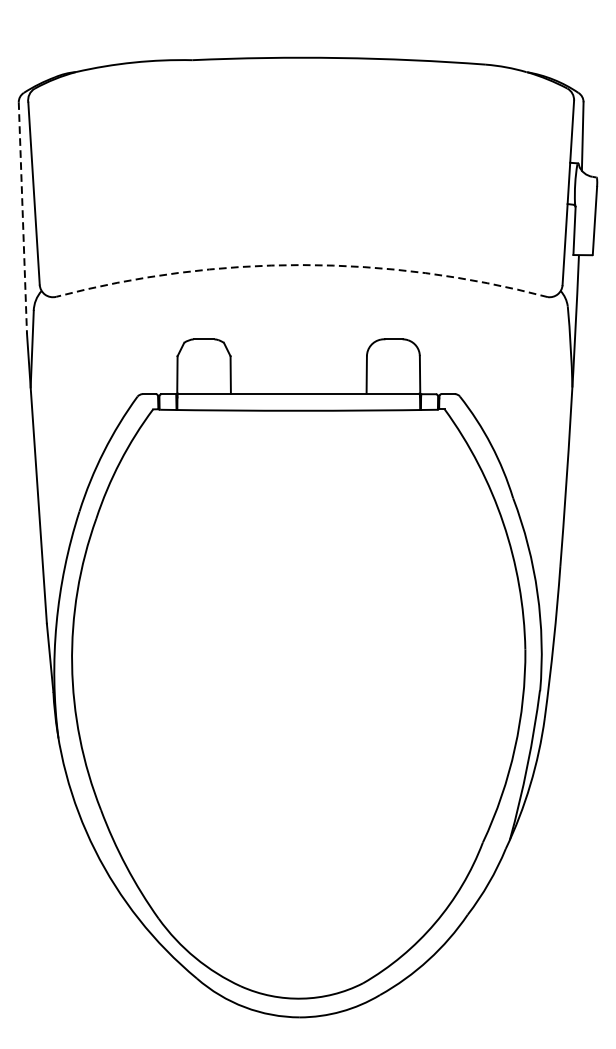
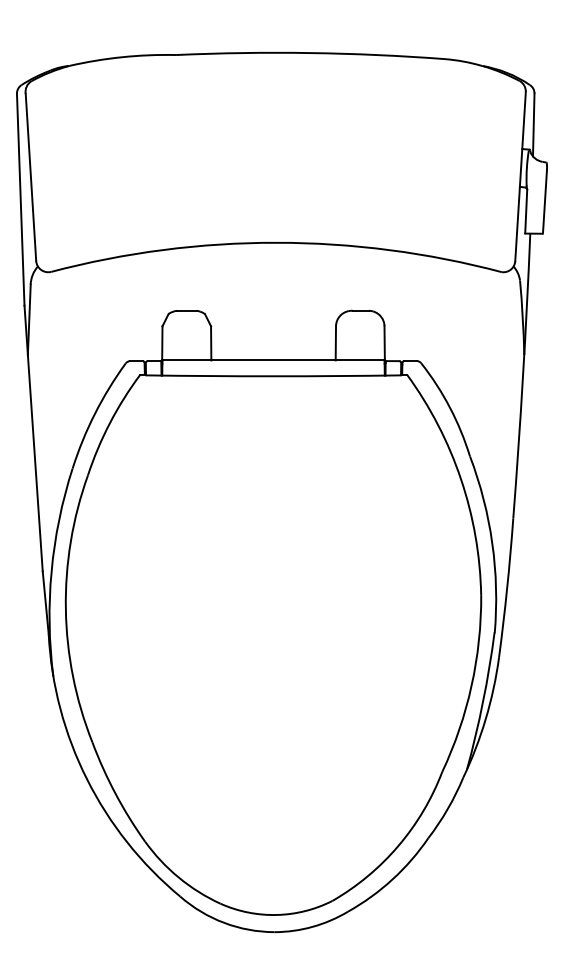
line: (22, 218) -> (20, 200), dashed -> solid
arc: (301, 264) -> (276, 242), dashed -> solid

